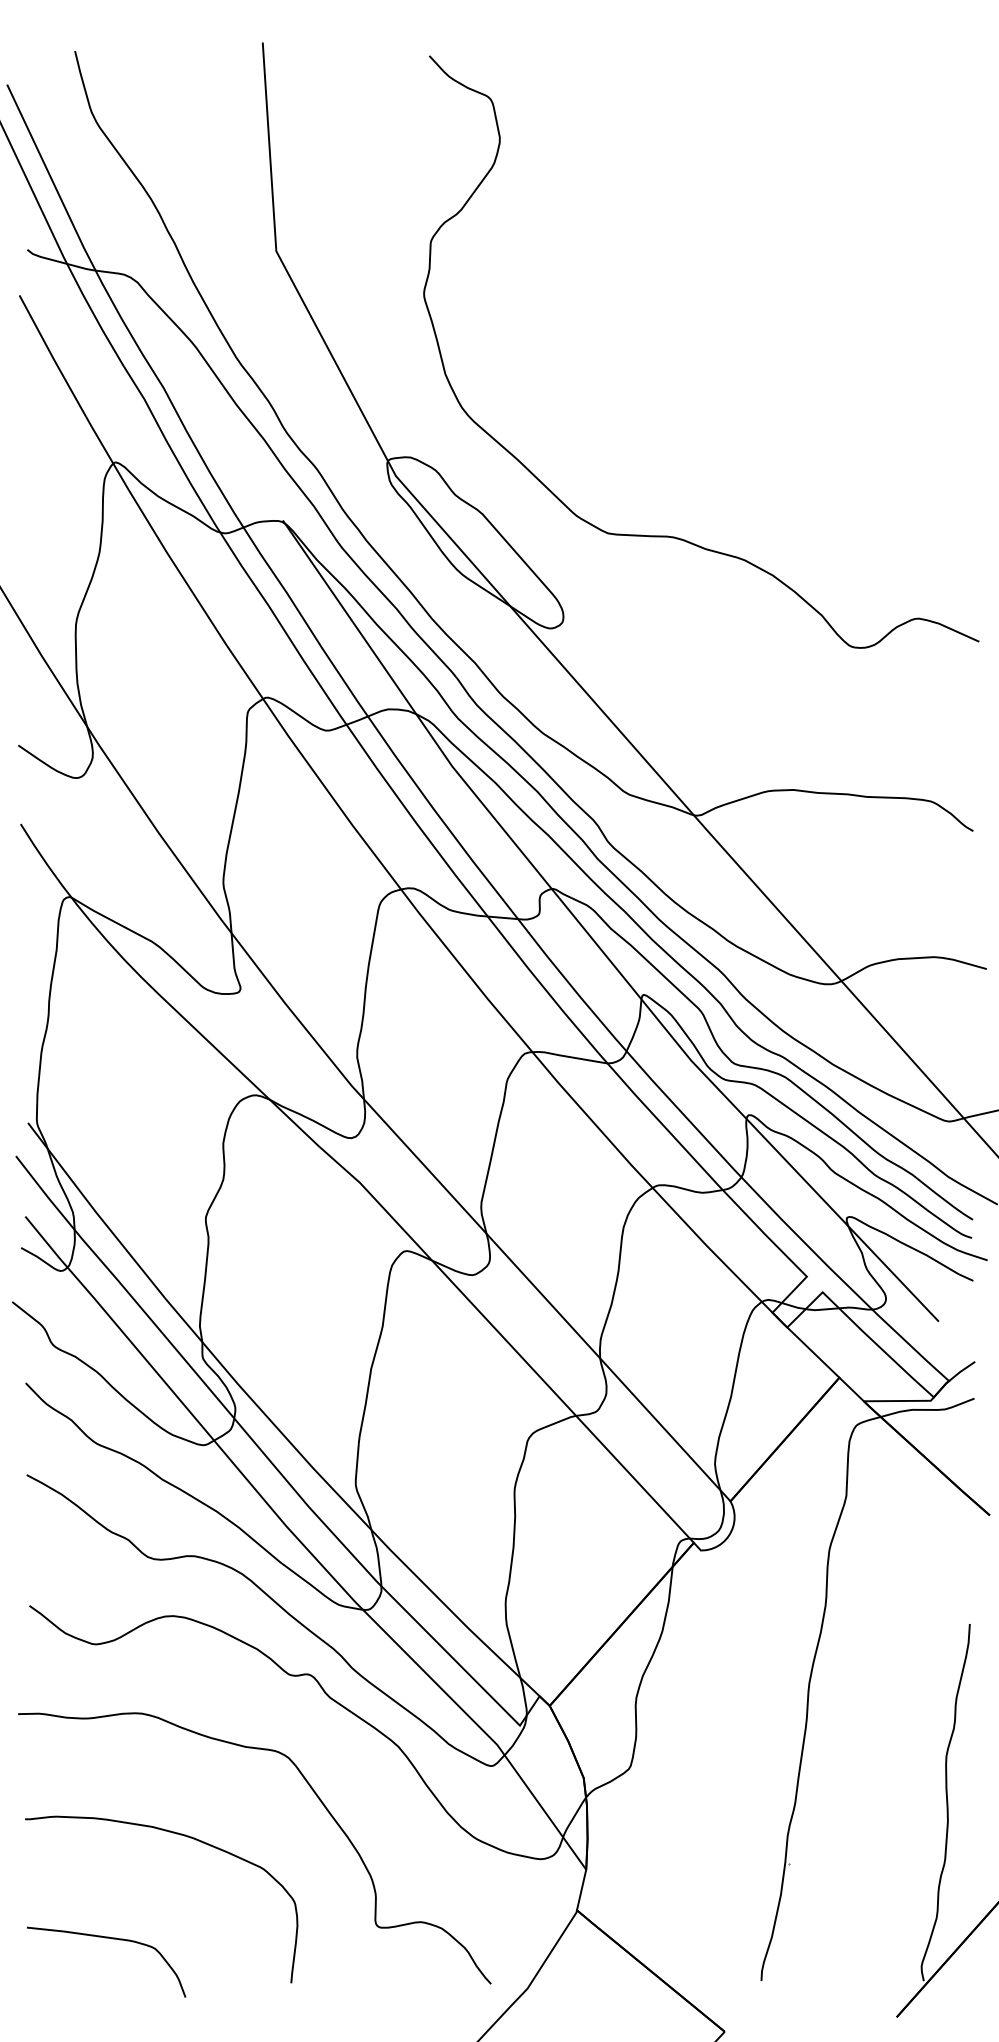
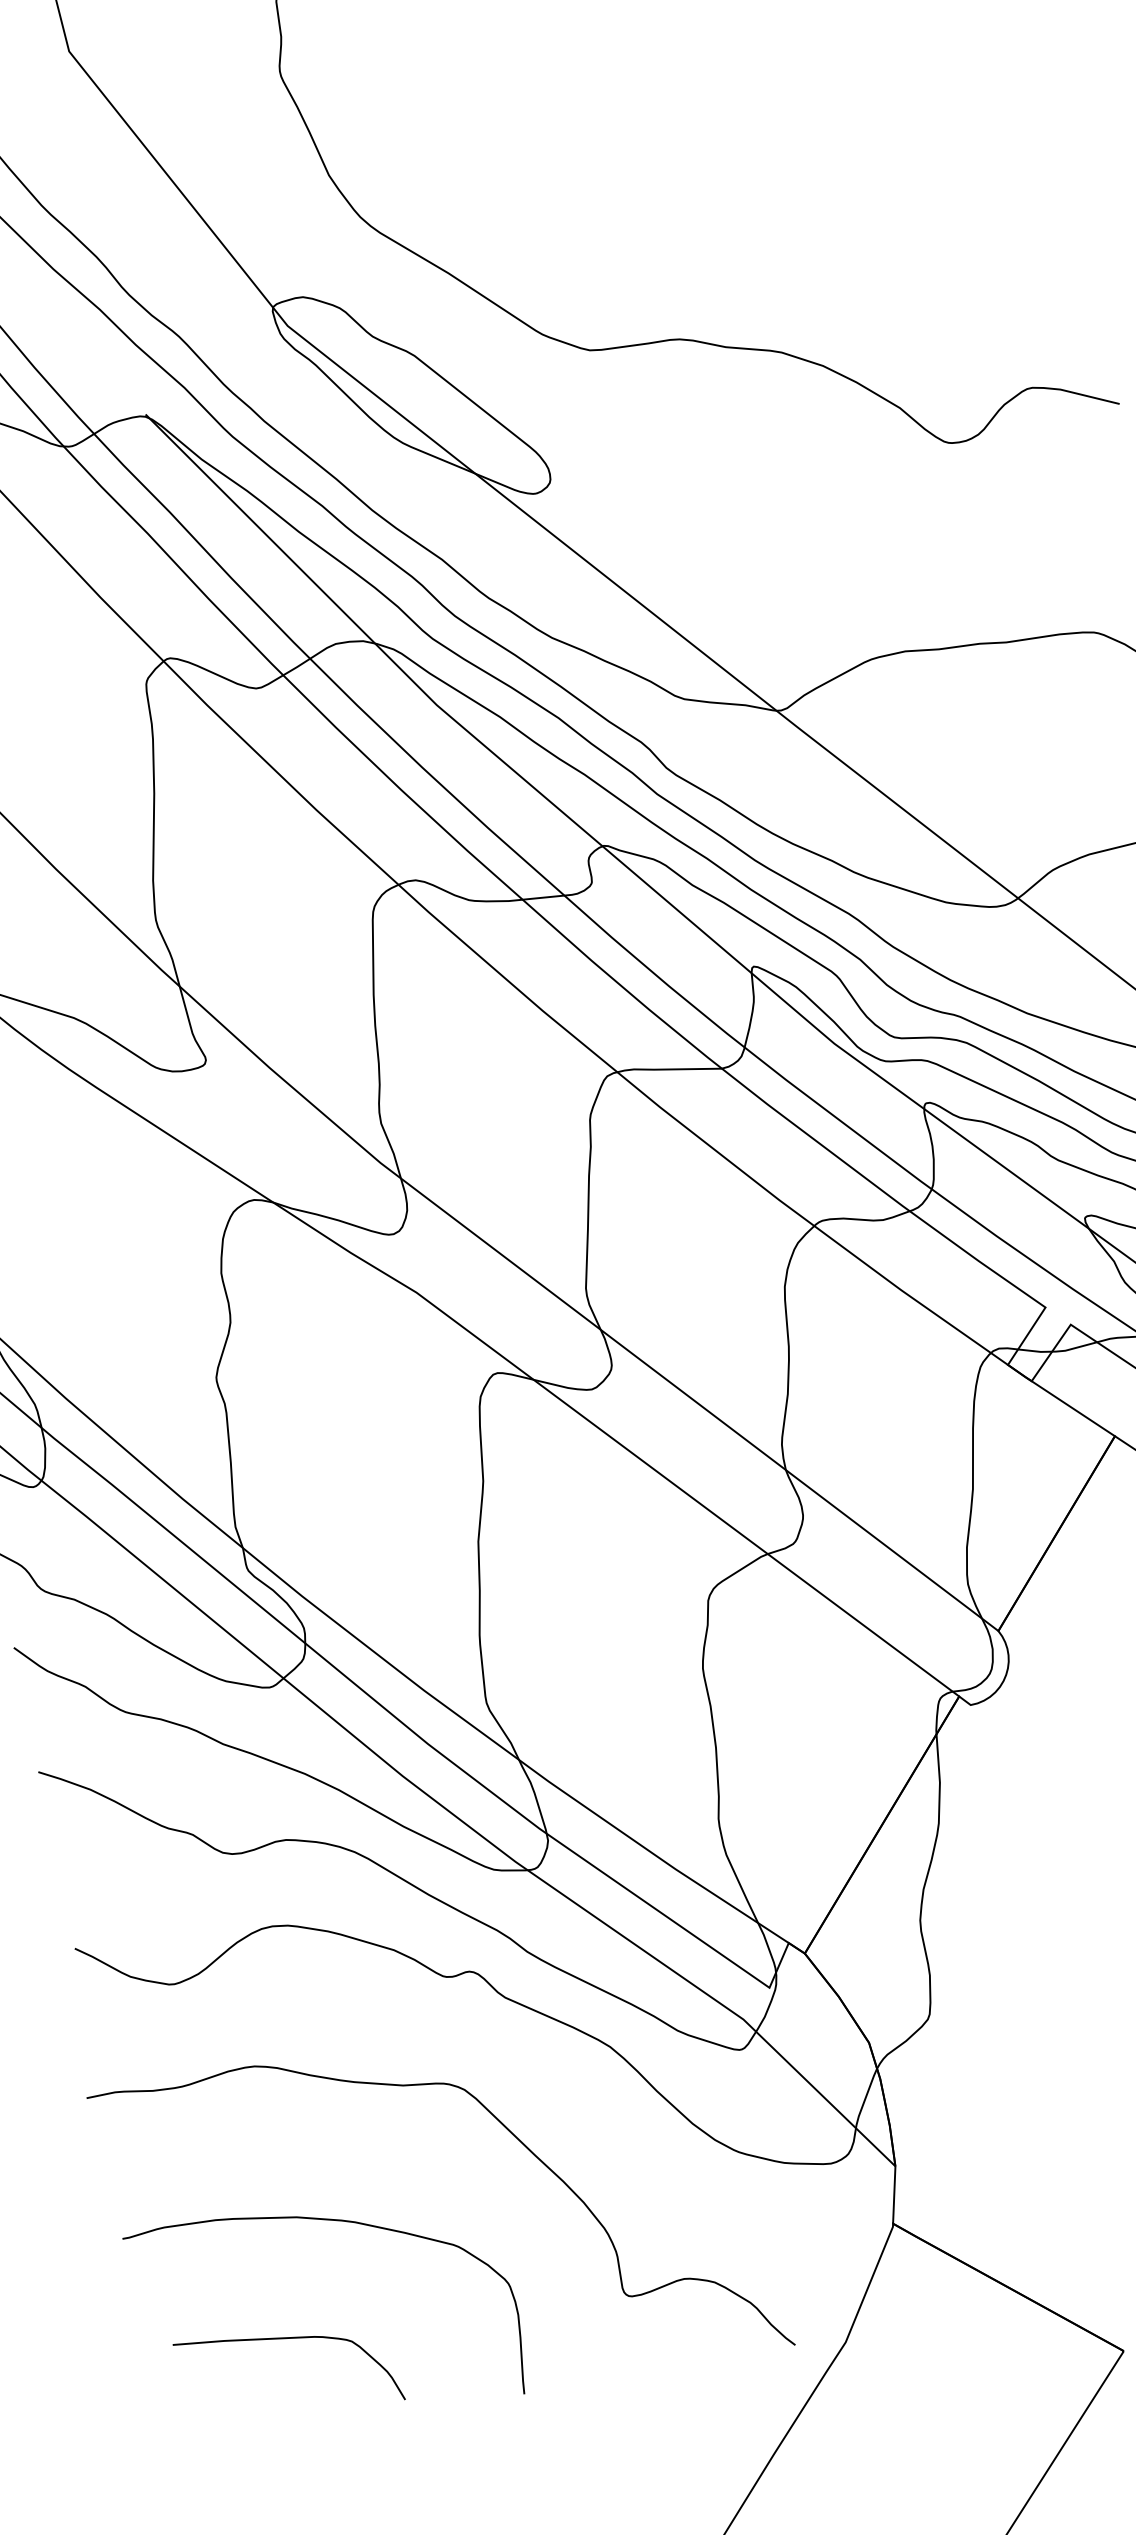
curve: (112, 1939) -> (291, 2339), moved

